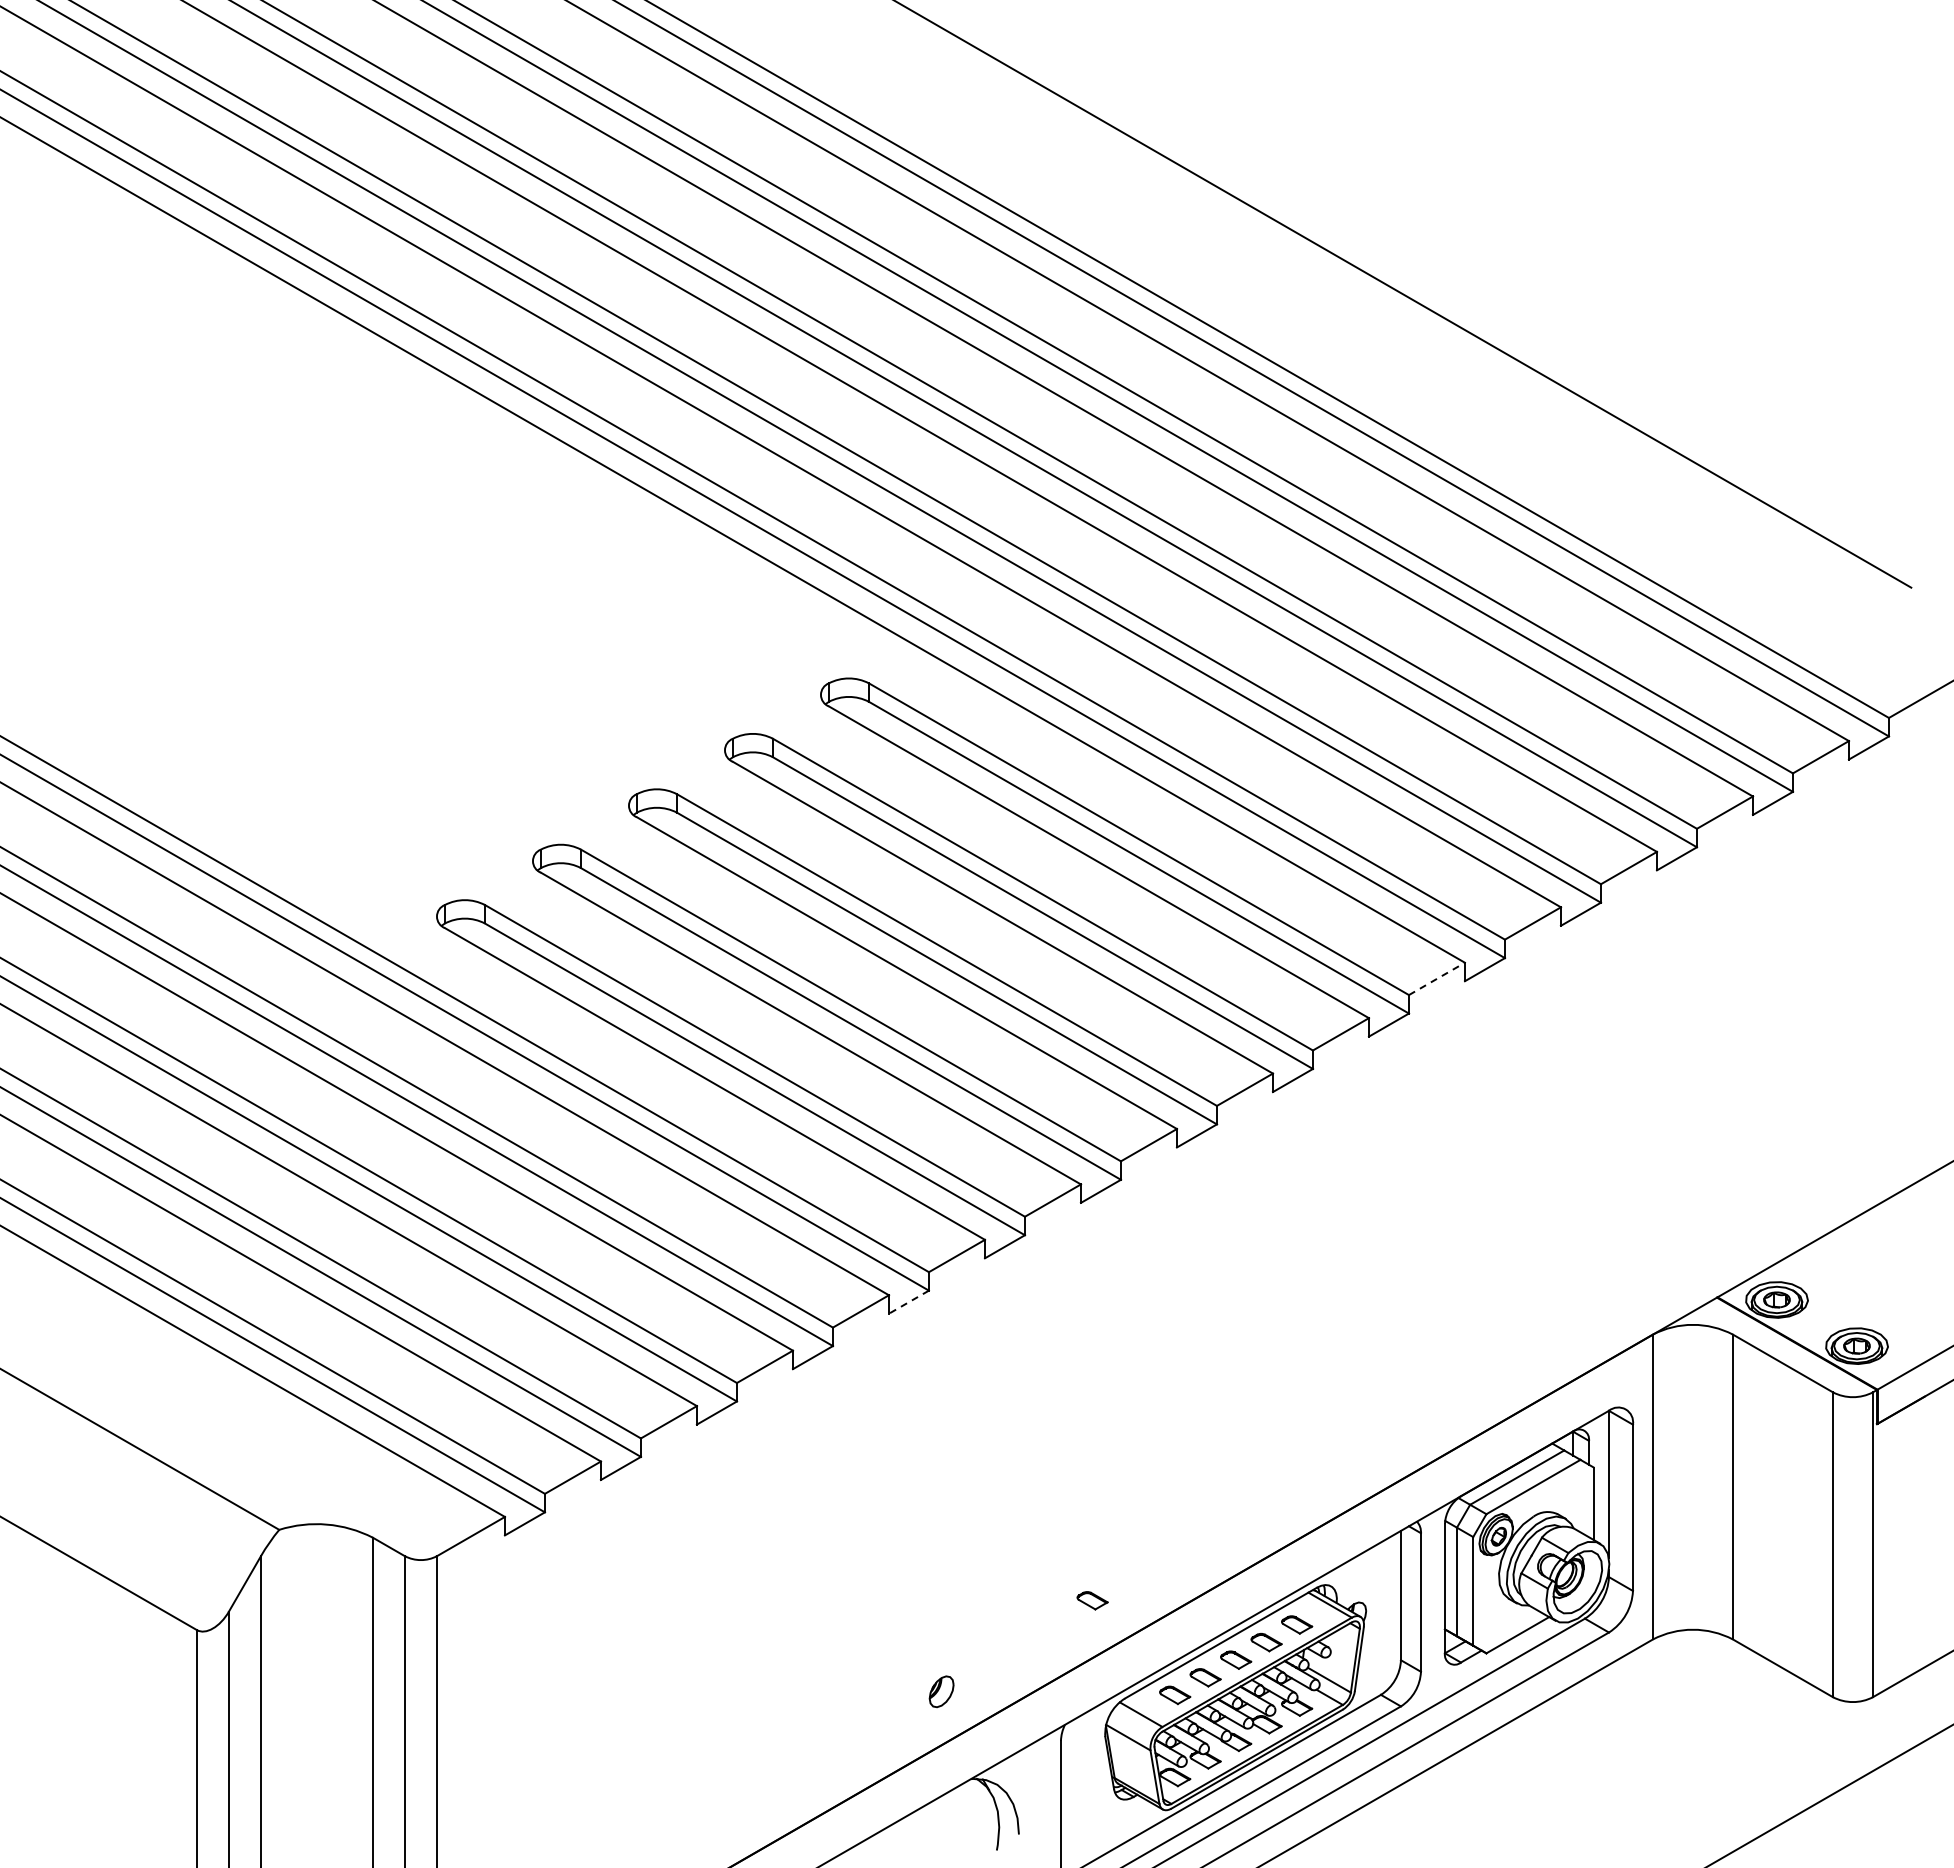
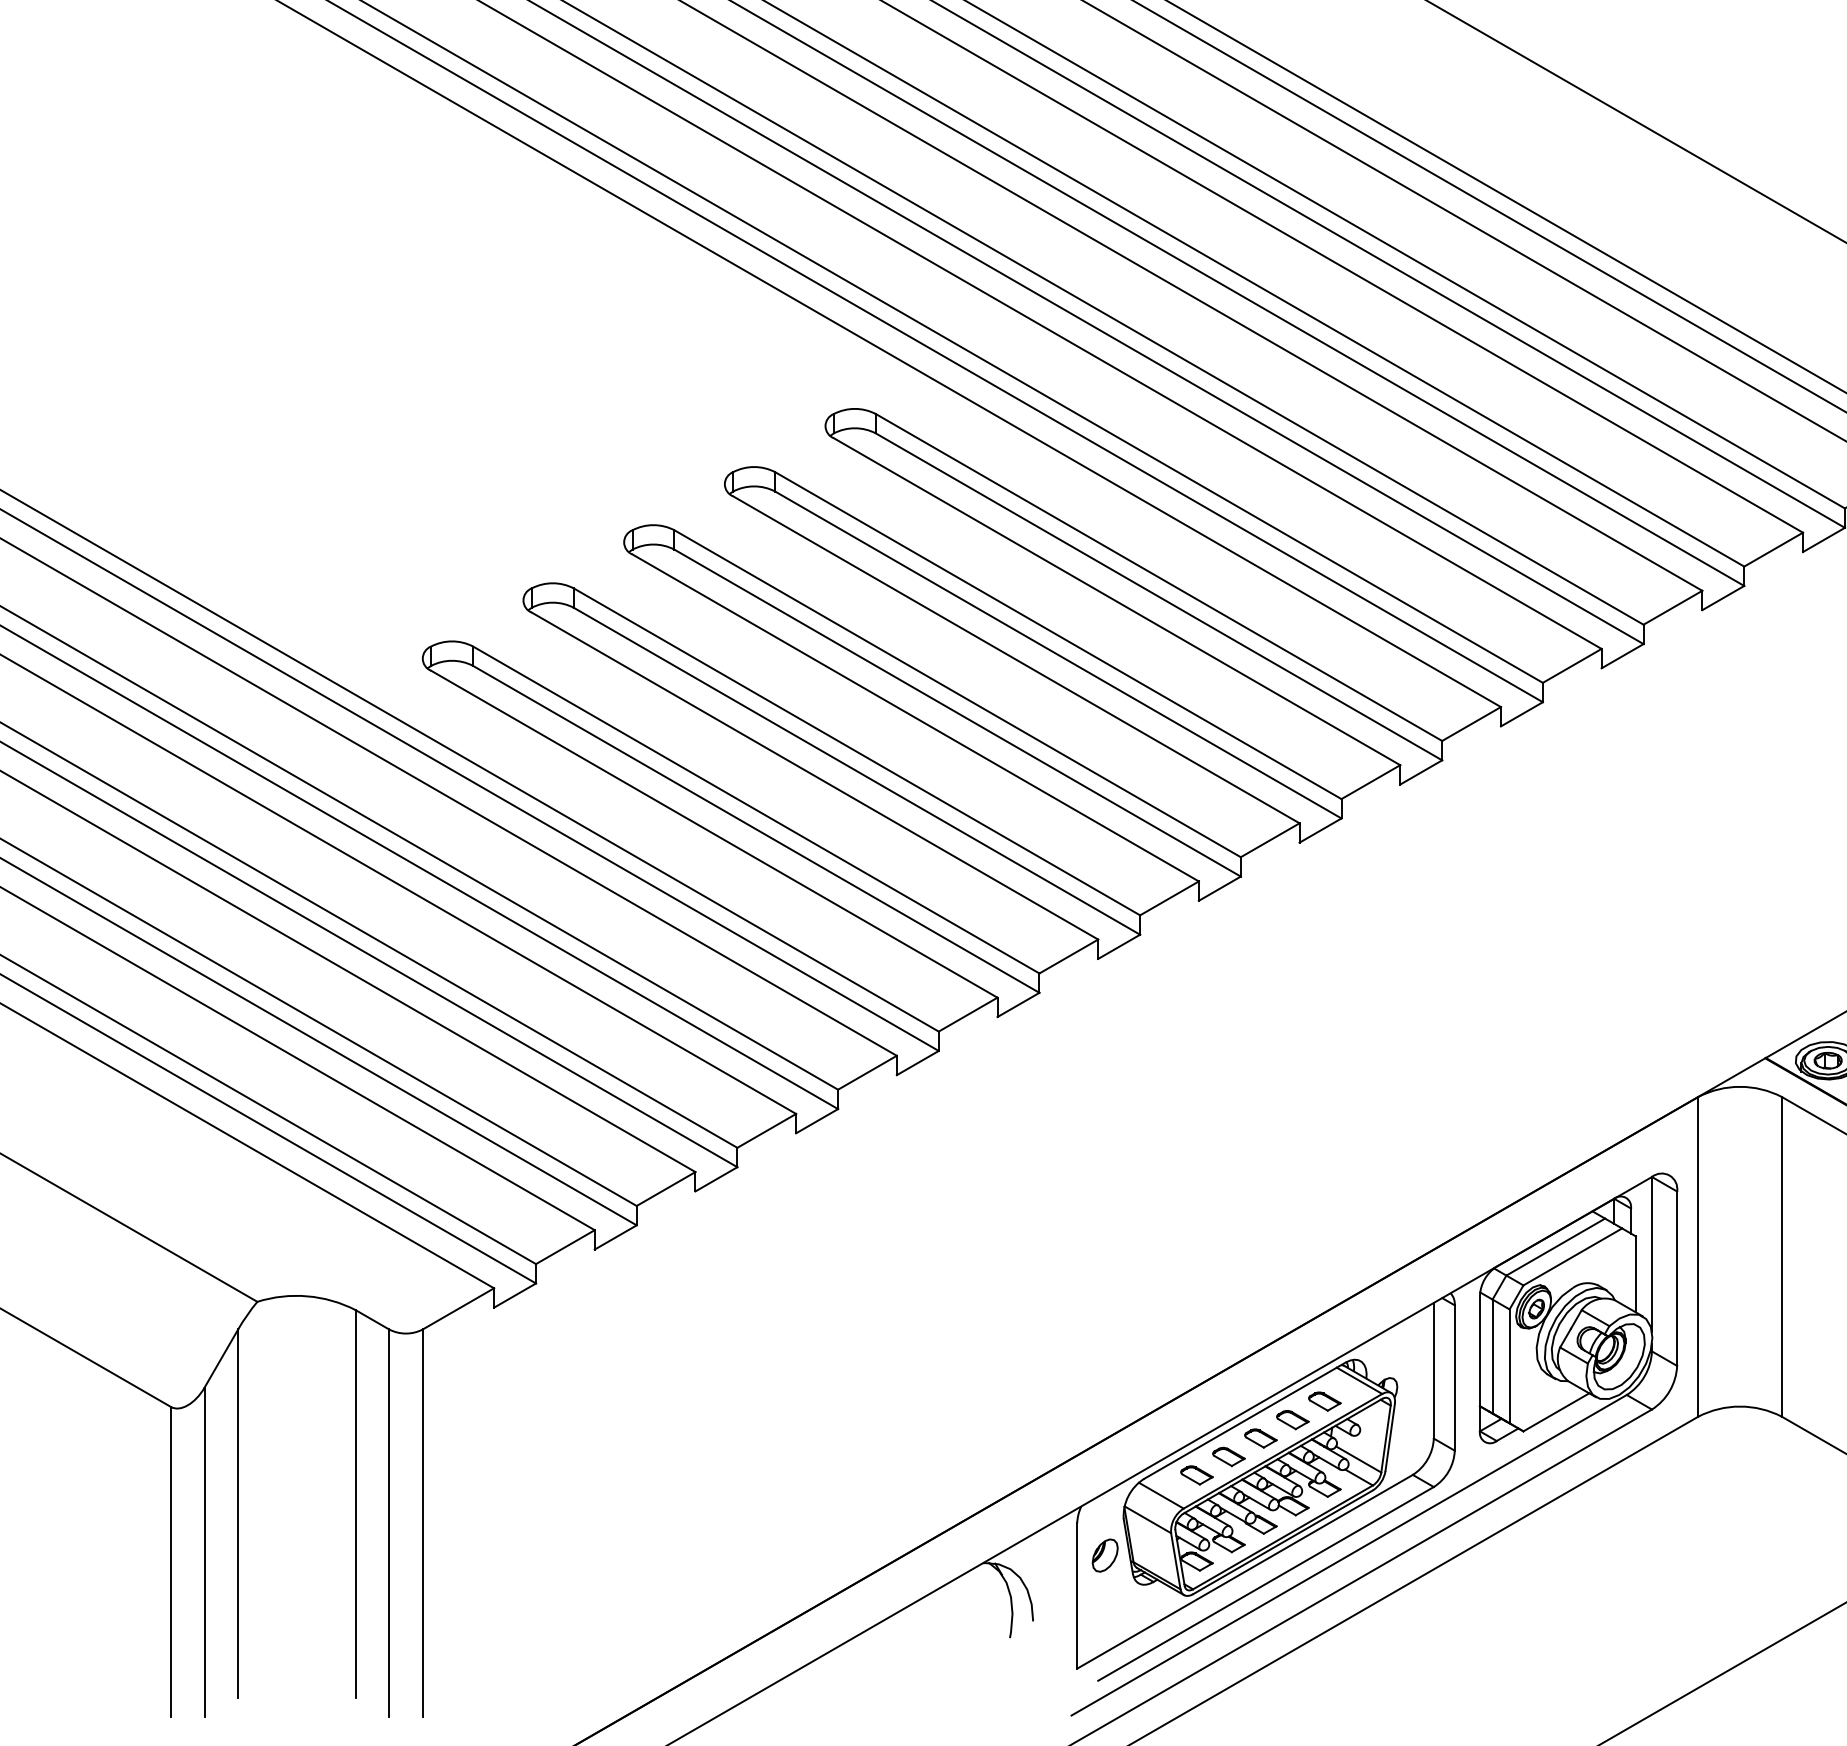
line: (1437, 978) -> (1472, 723), dashed -> solid
line: (908, 1302) -> (917, 1063), dashed -> solid
part: (1092, 1600) -> (1110, 1375), removed
part: (941, 1691) -> (1105, 1555), moved

